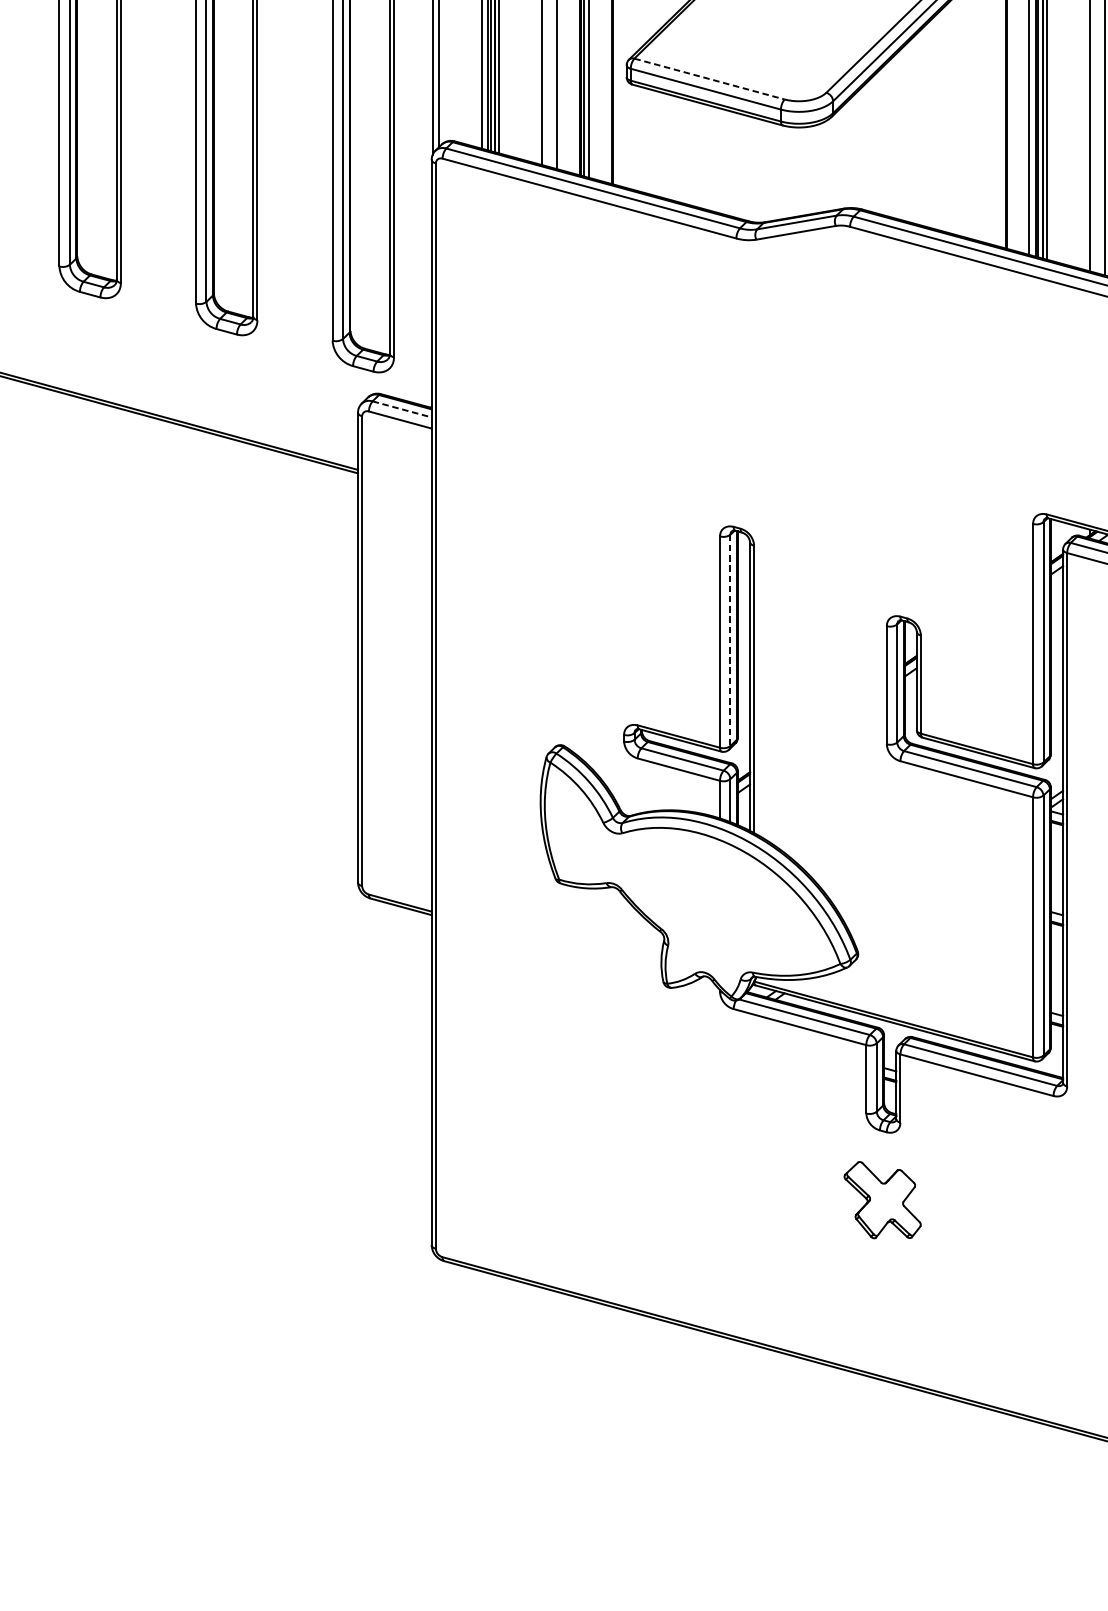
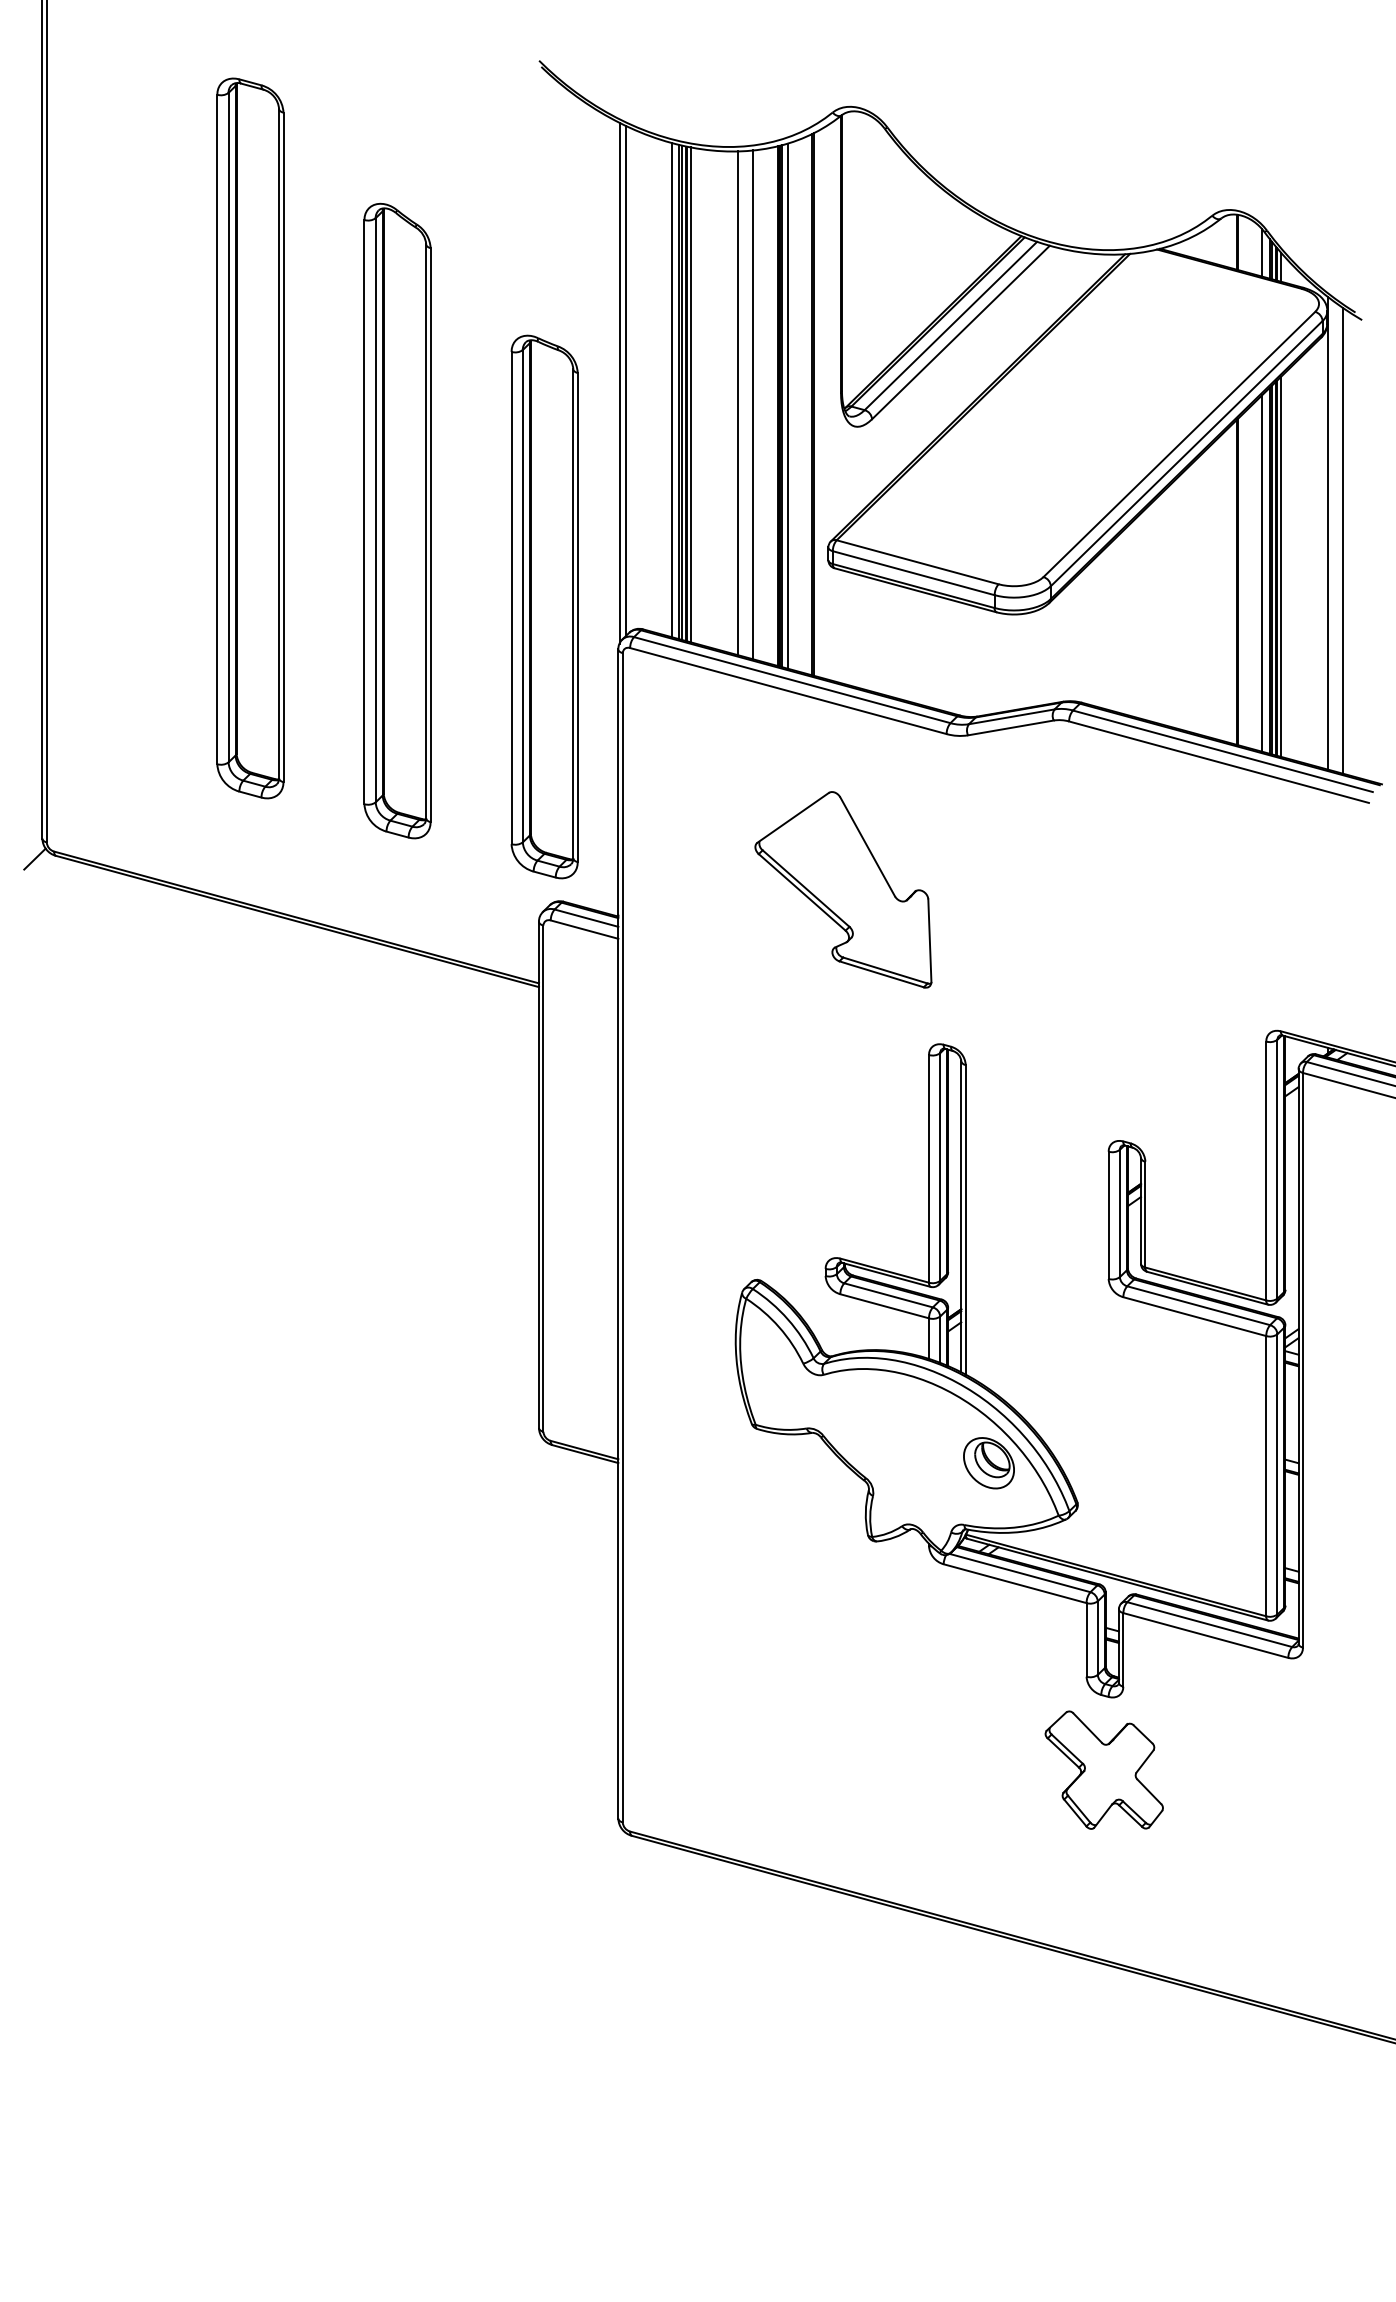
line: (709, 79) -> (917, 562), dashed -> solid
part: (640, 382) -> (843, 889), added
line: (402, 409) -> (586, 918), dashed -> solid
line: (730, 640) -> (940, 1167), dashed -> solid
part: (775, 915) -> (988, 1463), added
part: (882, 1199) -> (1103, 1769), size x1.43

